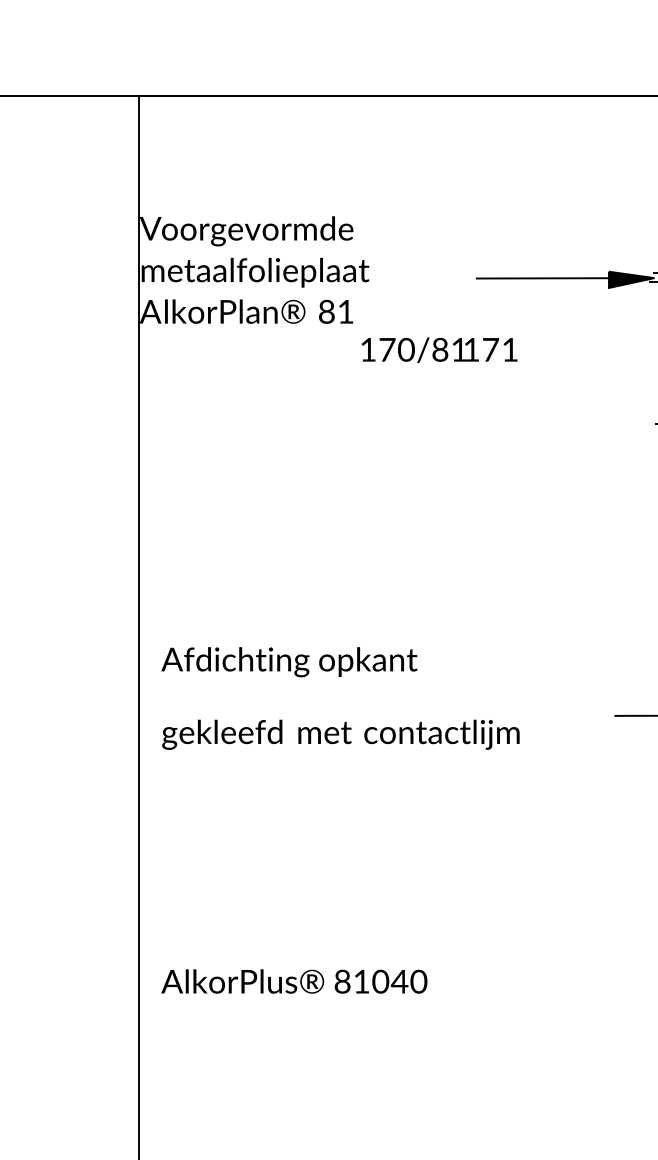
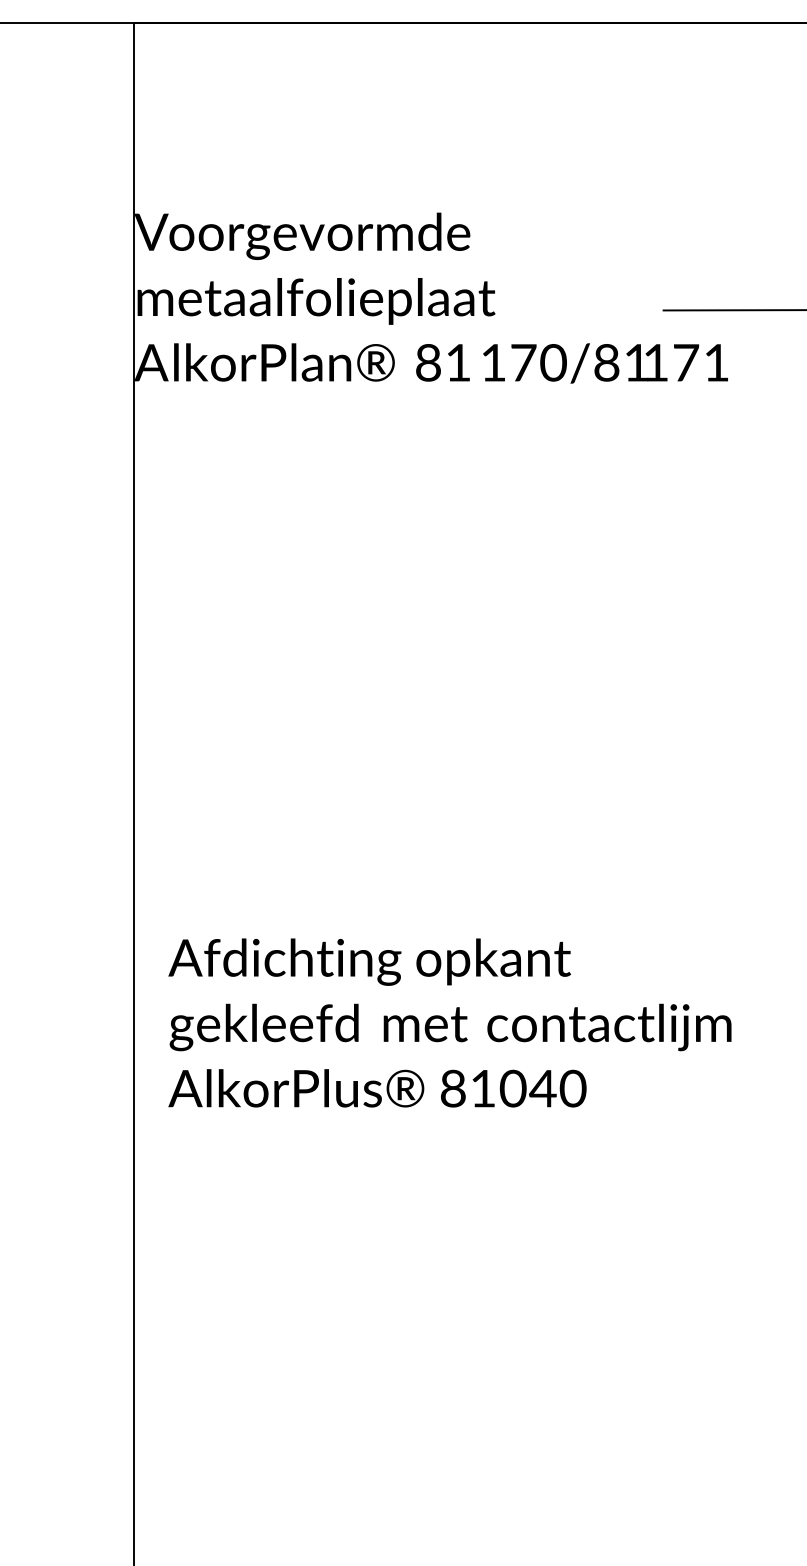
text: (439, 349) -> (605, 362), moved
text: (289, 662) -> (369, 962), moved
text: (294, 981) -> (377, 1088), moved

